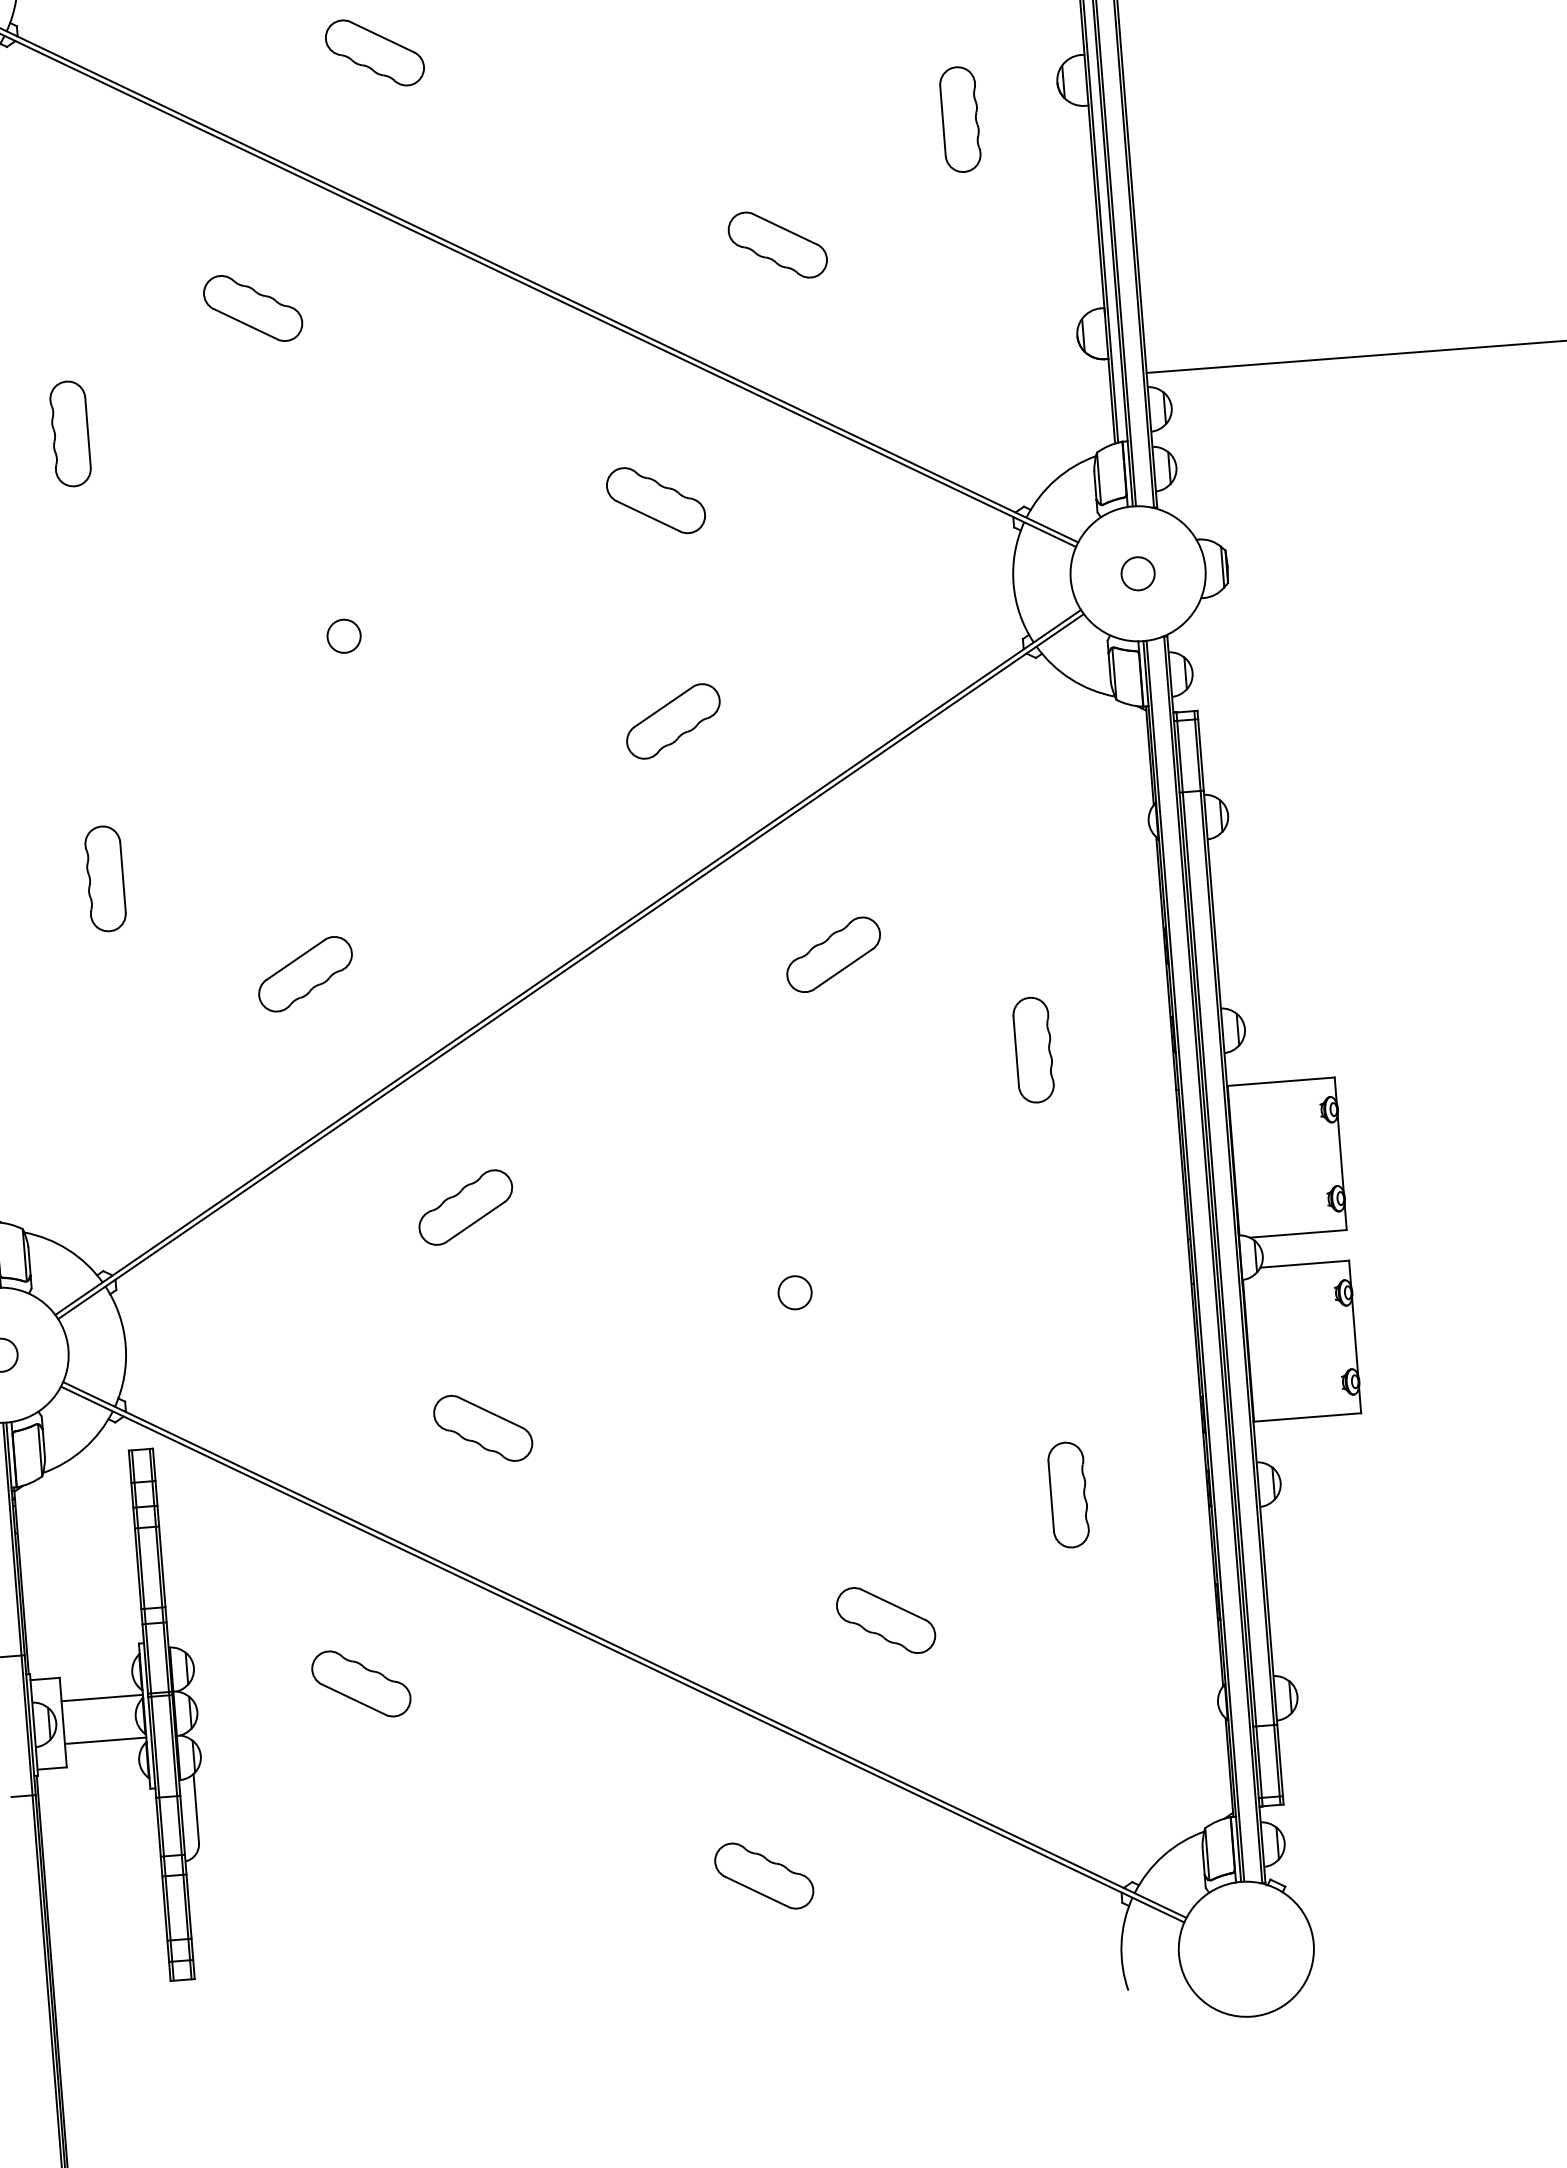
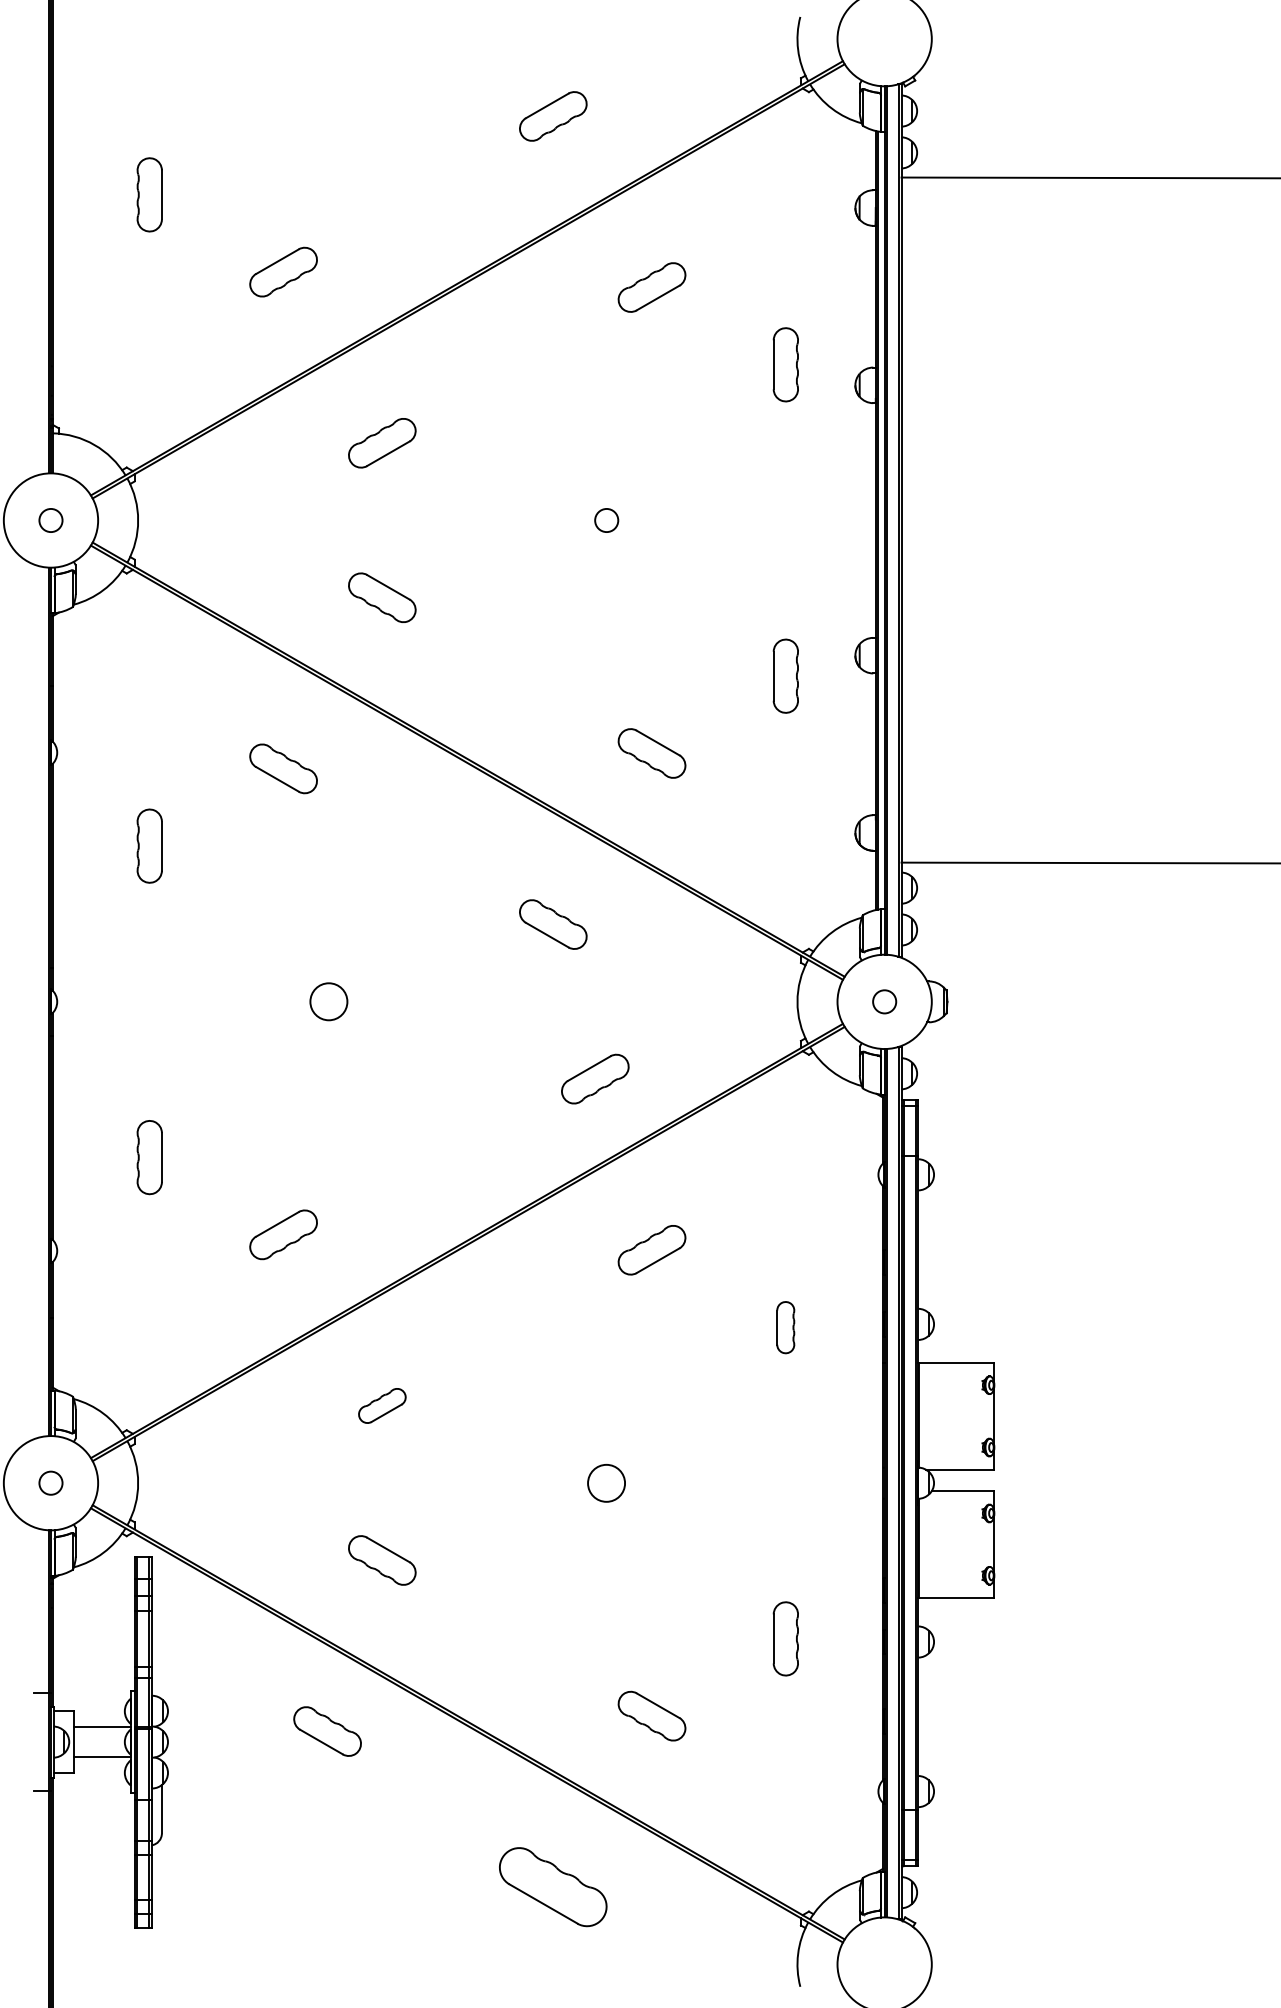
circle: (343, 635) -> (328, 1001), size x1.6
part: (673, 720) -> (595, 1078), moved
part: (1033, 1050) -> (785, 1327), size x0.7
part: (466, 1206) -> (382, 1405), size x0.7
circle: (794, 1291) -> (606, 1482), size x1.6
part: (361, 1683) -> (327, 1731), moved
part: (764, 1876) -> (553, 1887), size x1.6

